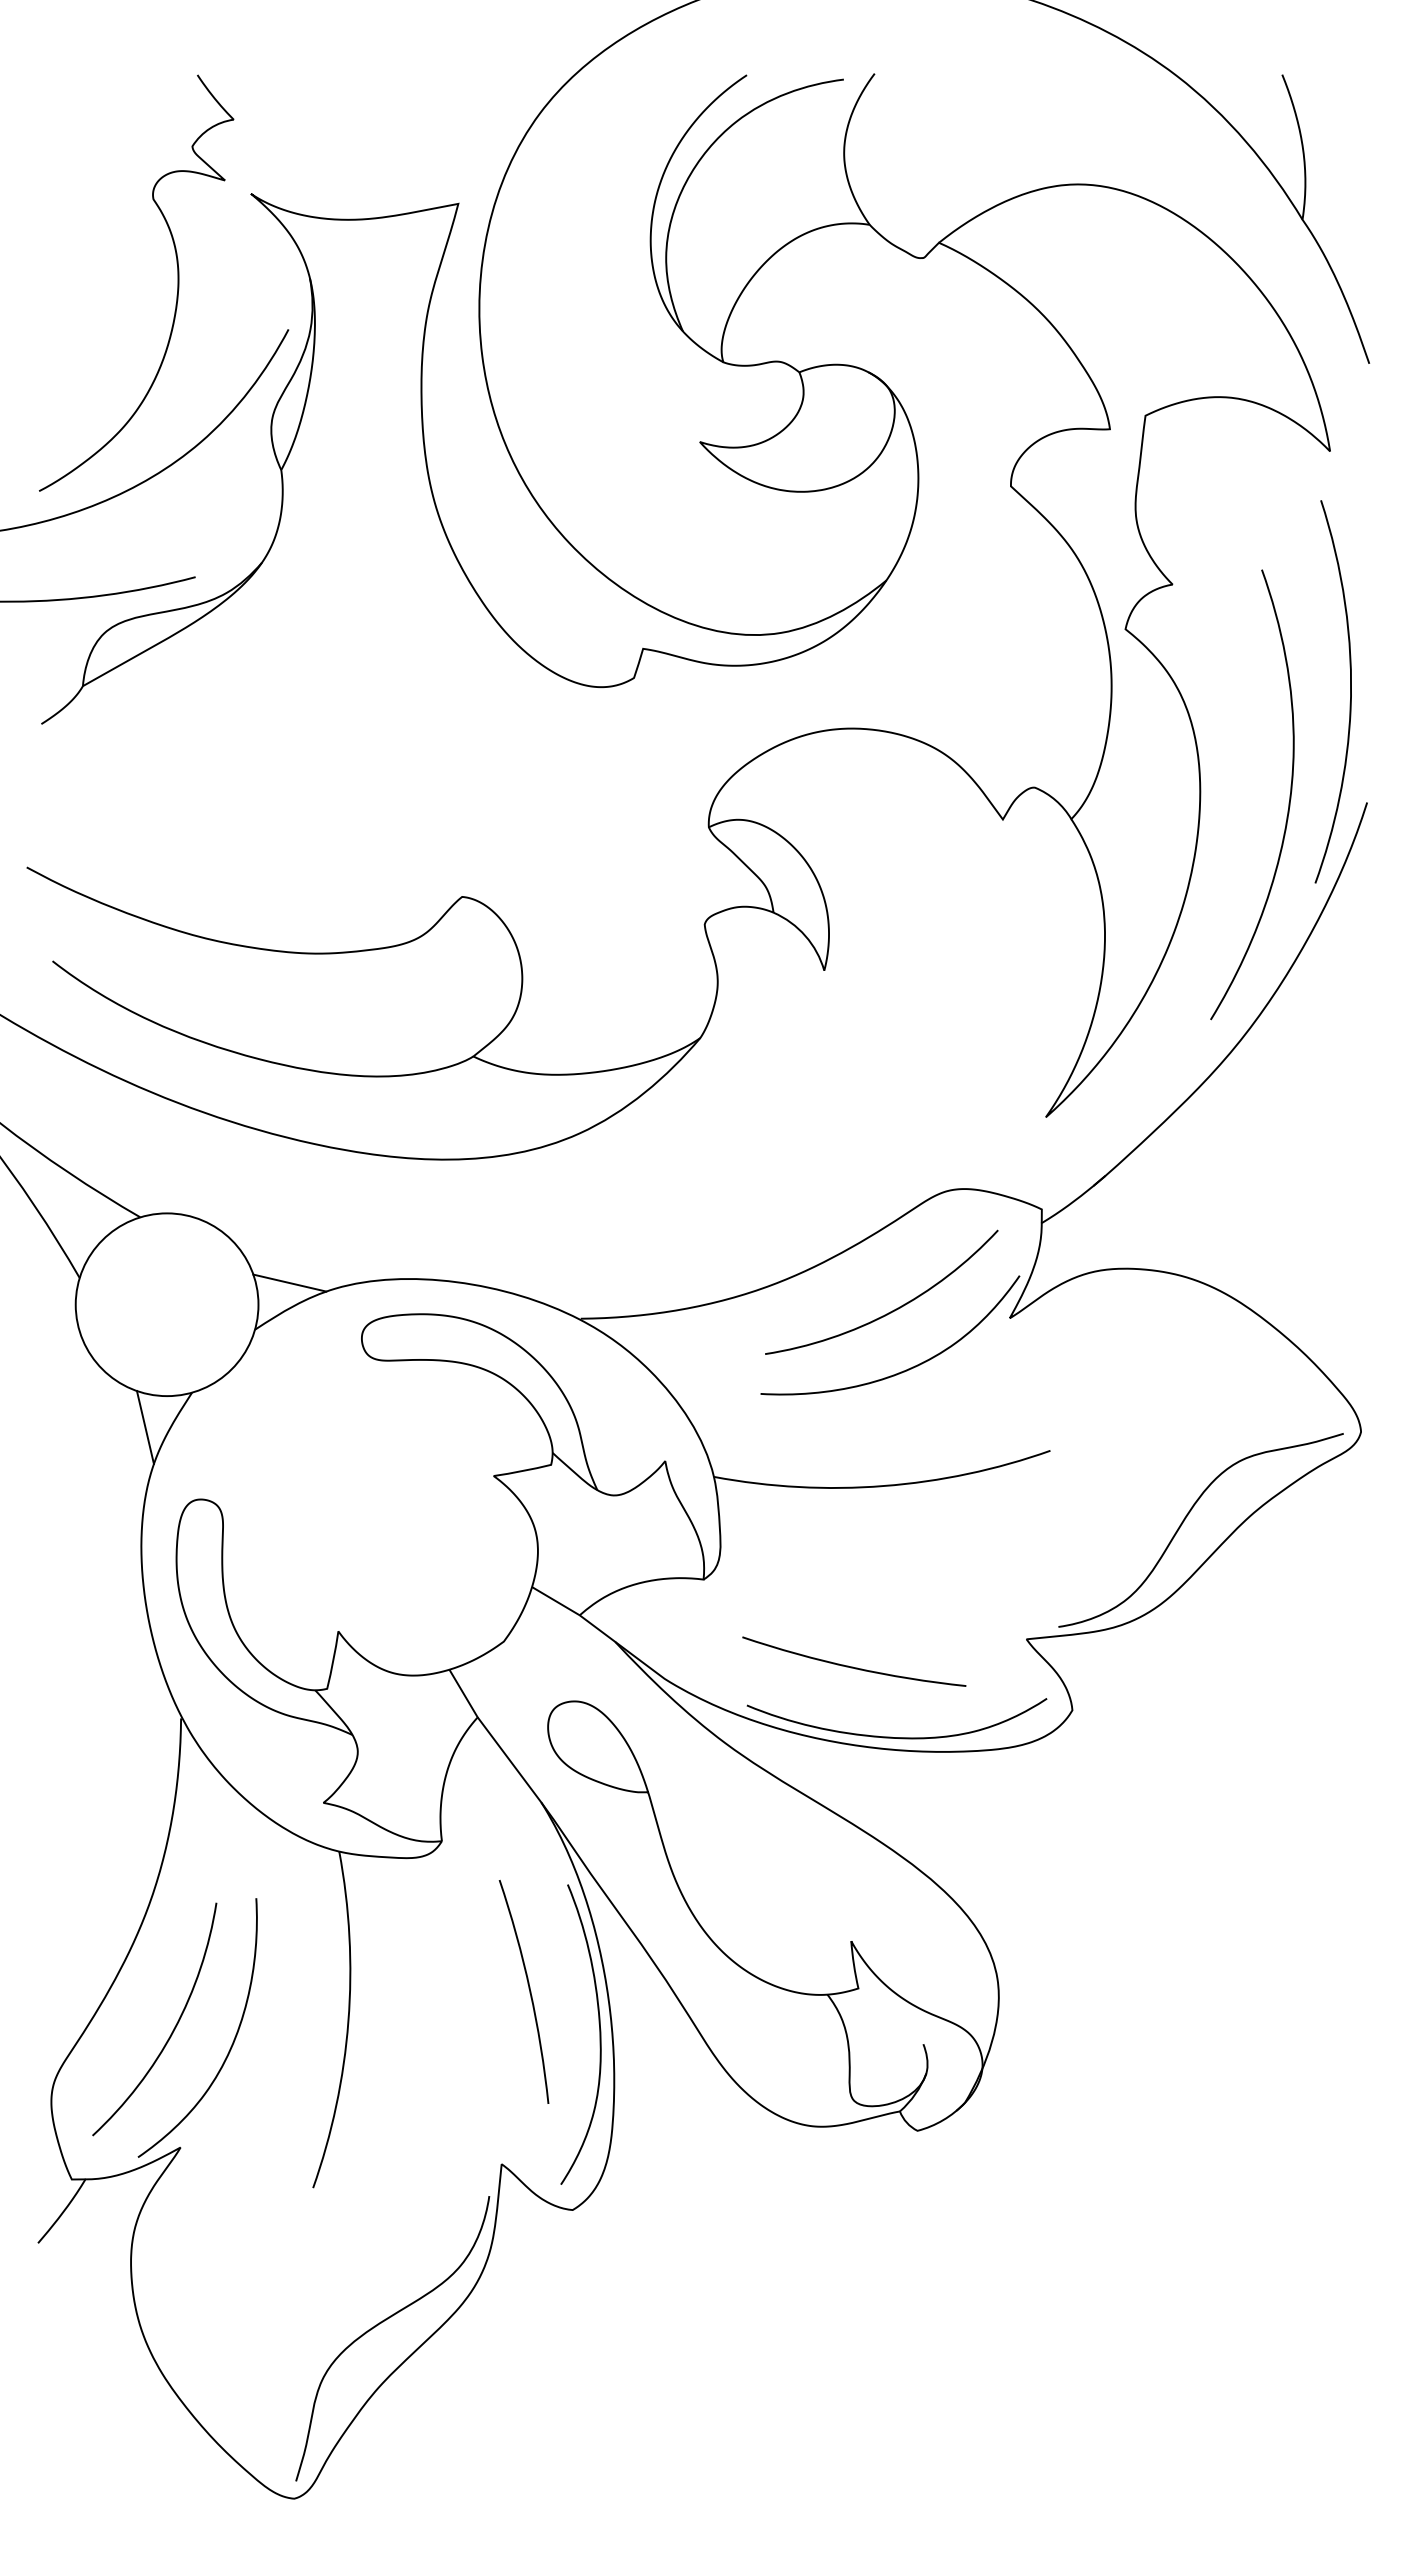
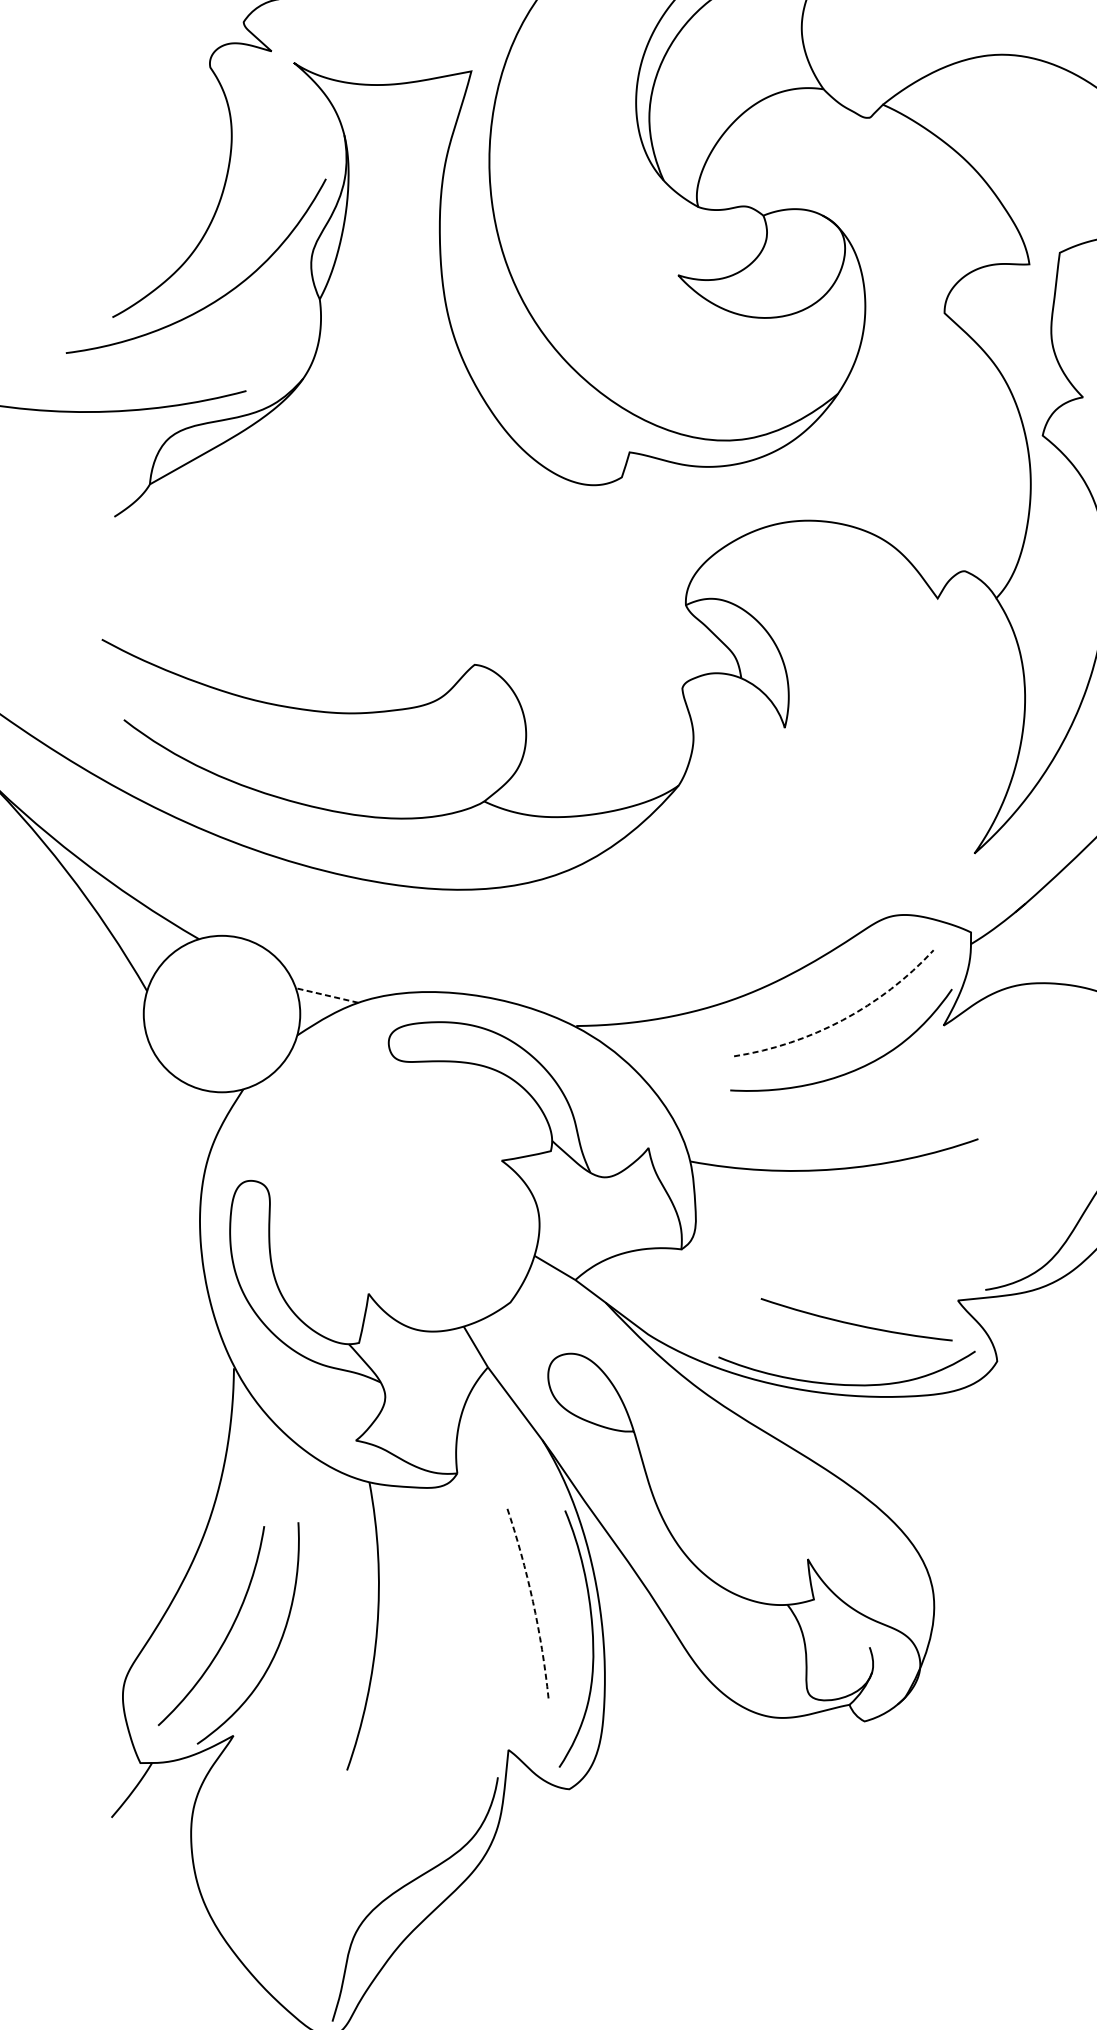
line: (289, 1282) -> (326, 995), solid -> dashed
arc: (892, 1311) -> (843, 1019), solid -> dashed
line: (144, 1427) -> (202, 1119), removed
arc: (853, 1666) -> (856, 1323), moved
arc: (530, 1990) -> (533, 1601), solid -> dashed

